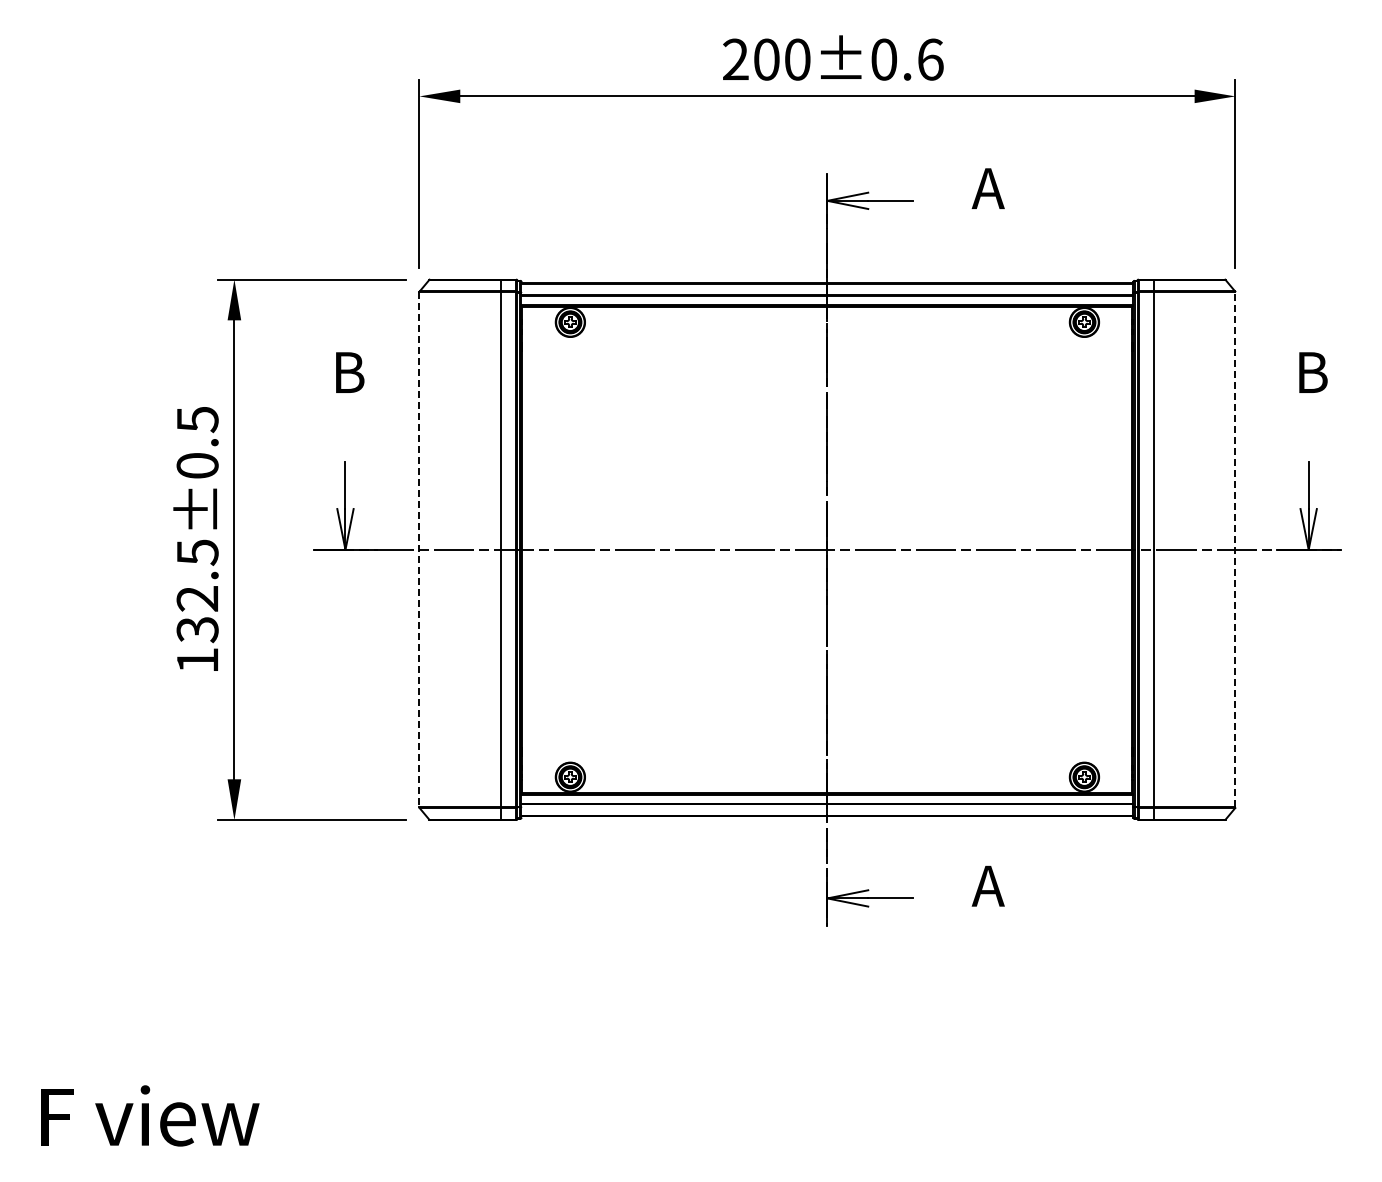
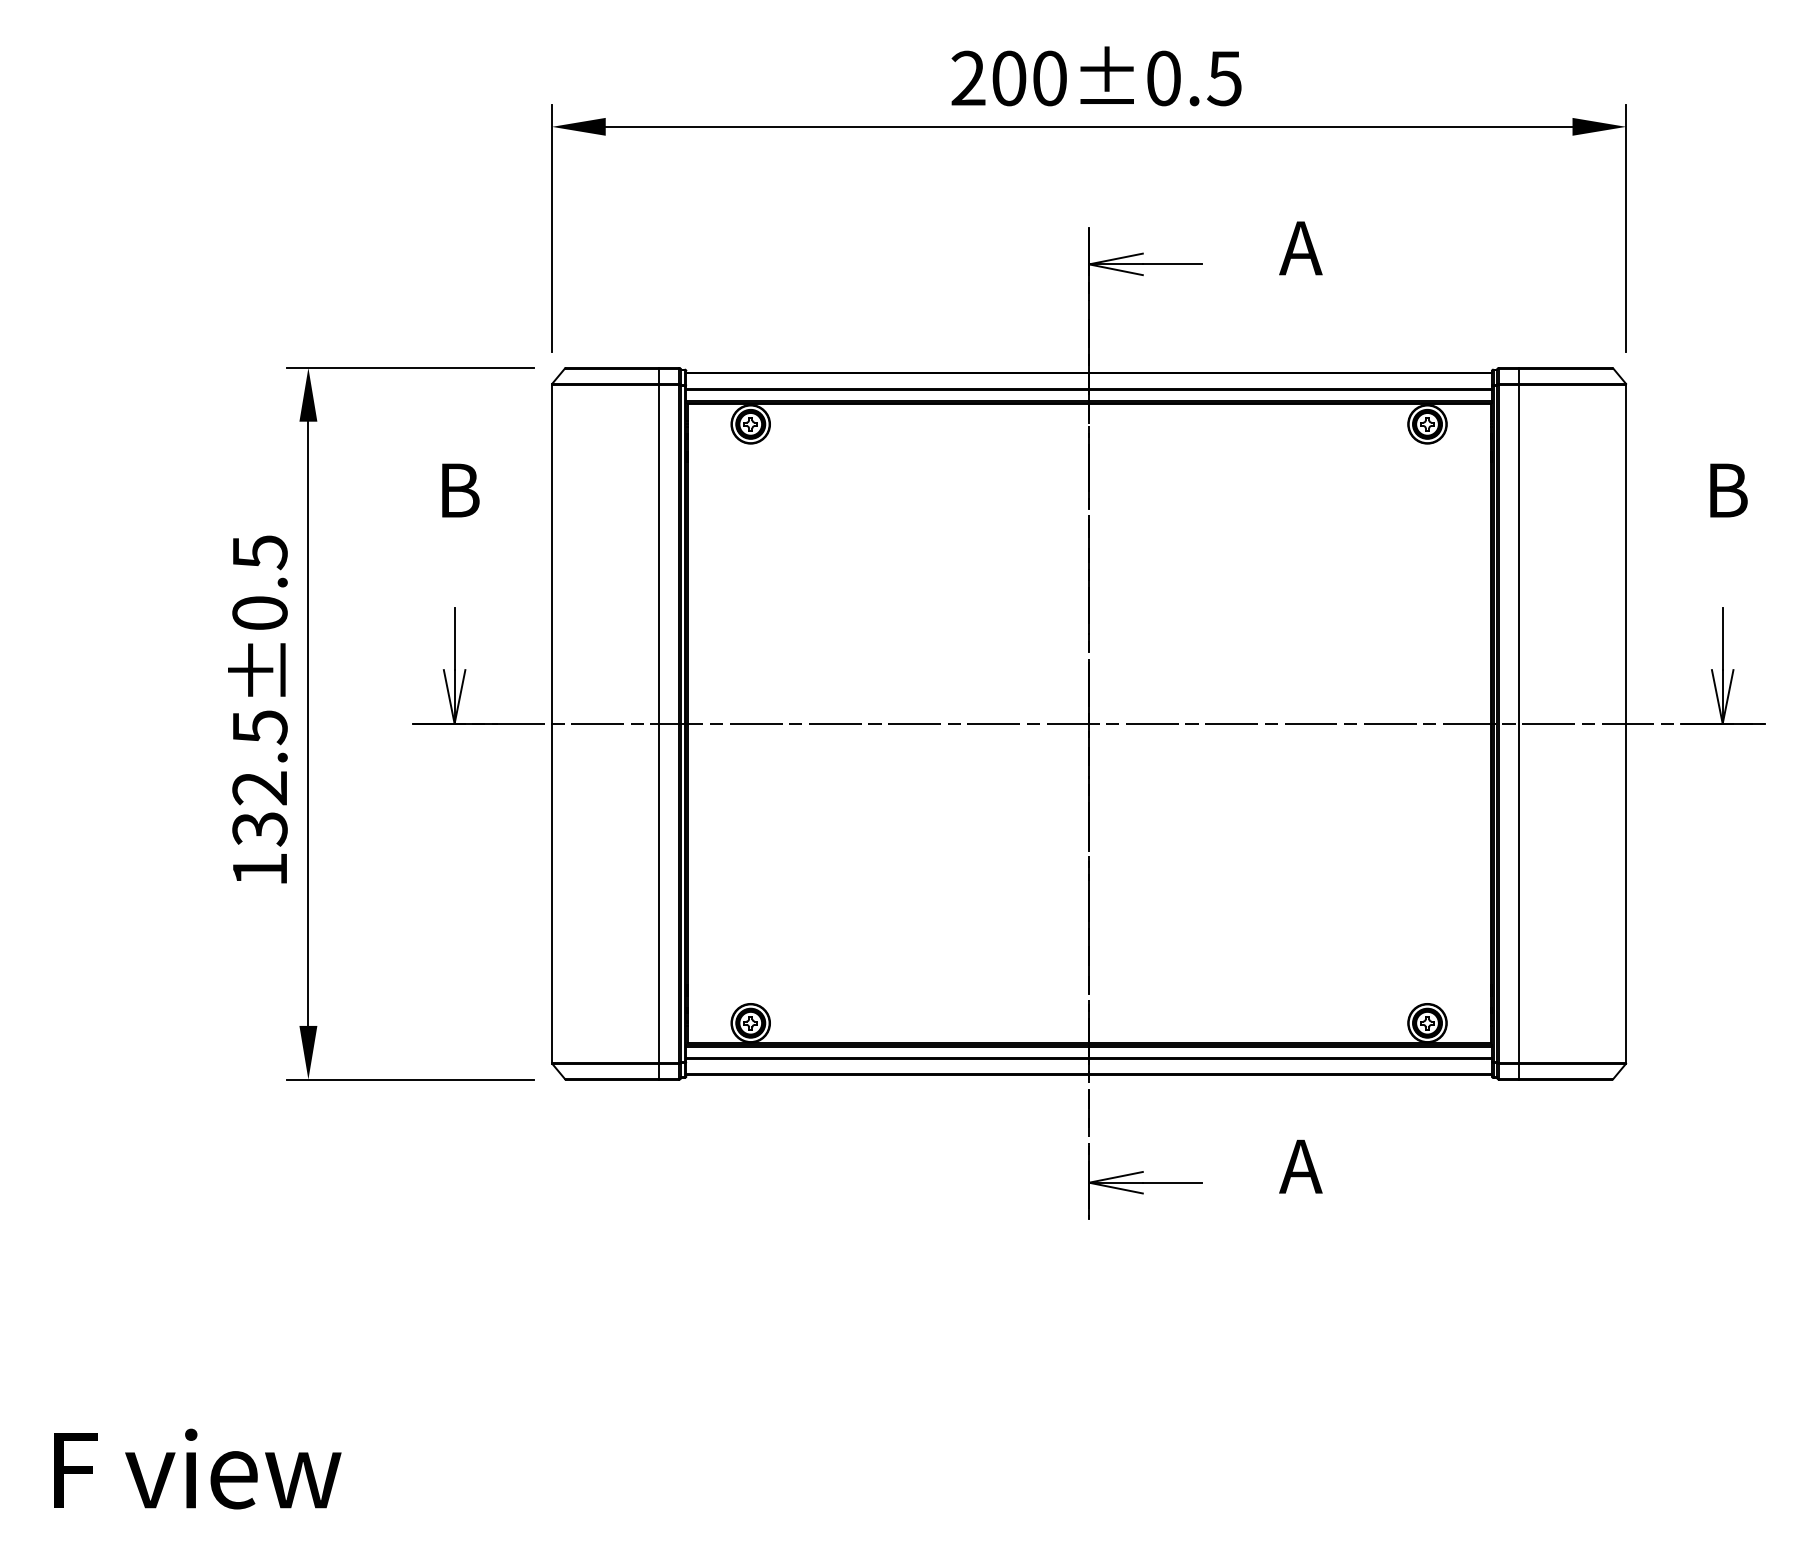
text: (930, 59) -> (1224, 78), 200±0.6 -> 200±0.5
line: (419, 549) -> (552, 723), dashed -> solid
line: (1235, 549) -> (1626, 723), dashed -> solid

